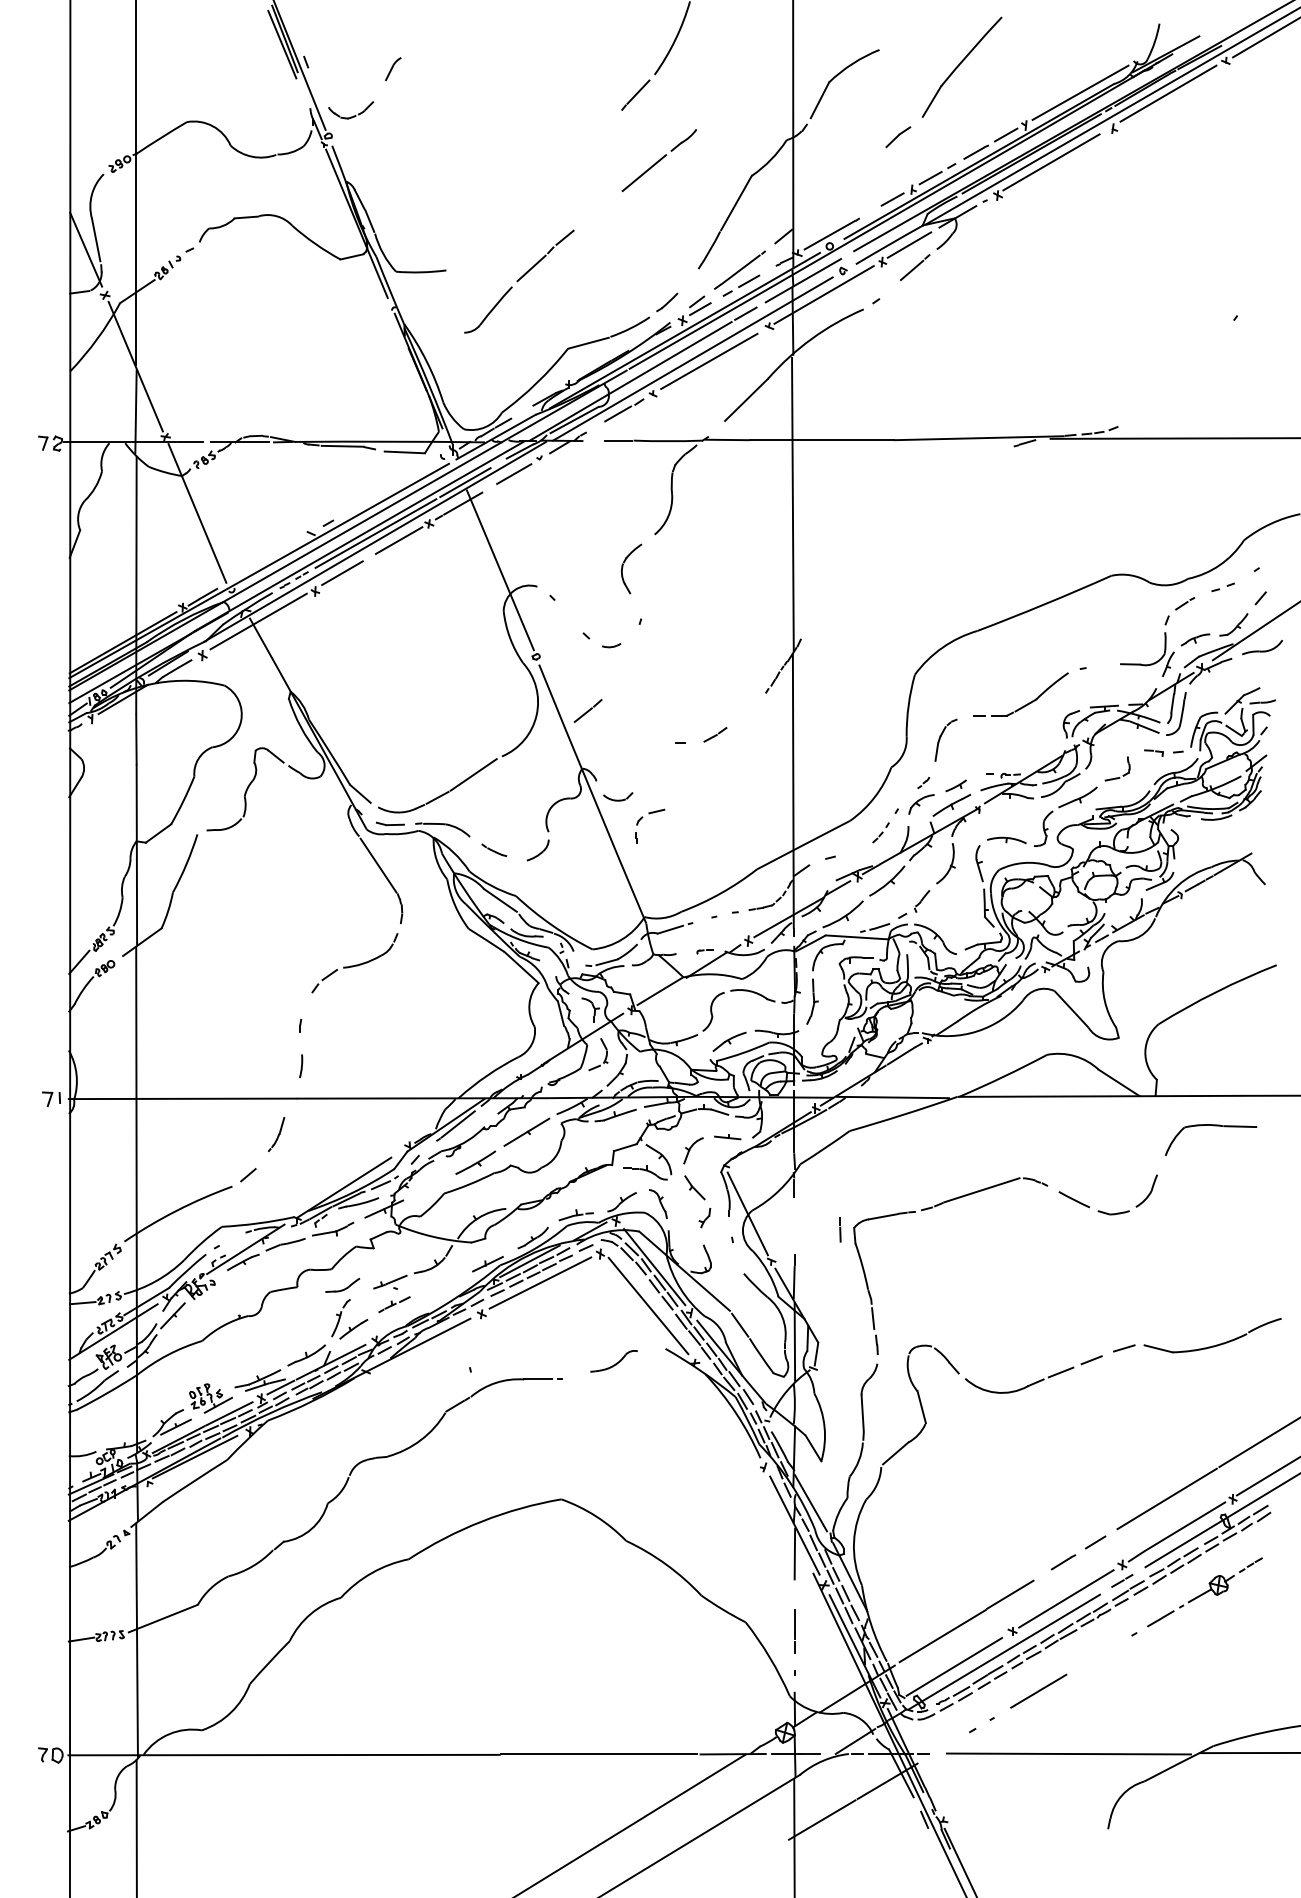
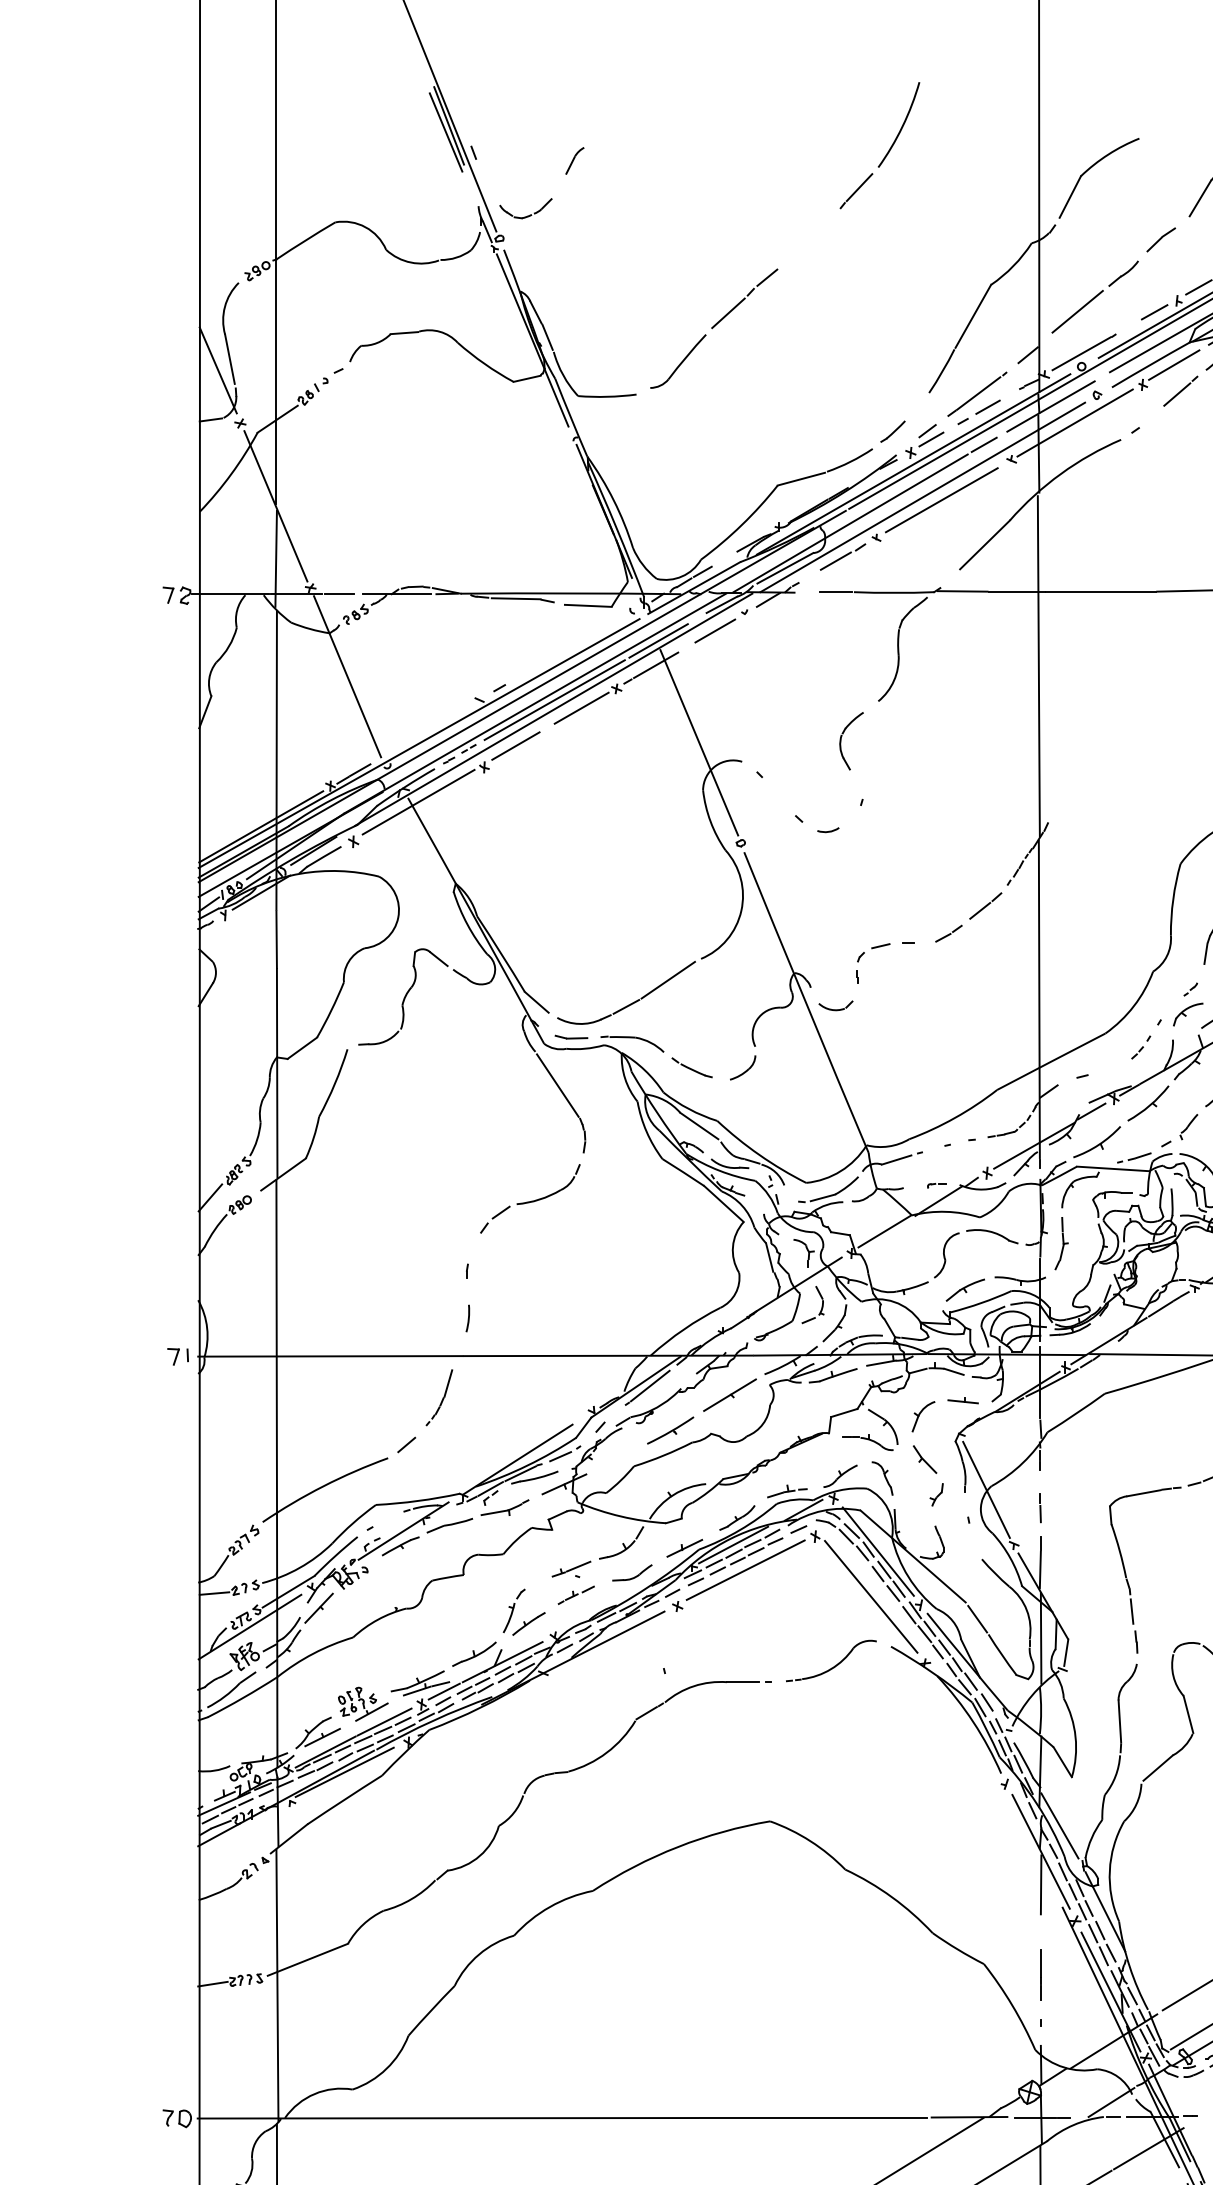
part: (658, 160) -> (1094, 297), moved
part: (519, 281) -> (714, 328), moved
line: (587, 710) -> (984, 905), moved
part: (643, 817) -> (865, 953), moved
part: (494, 850) -> (692, 1068), size x1.43
part: (276, 1134) -> (439, 1397), size x1.43
line: (840, 1229) -> (1040, 1508), moved
part: (342, 1284) -> (632, 1571), moved
part: (614, 1361) -> (831, 1661), size x1.67

